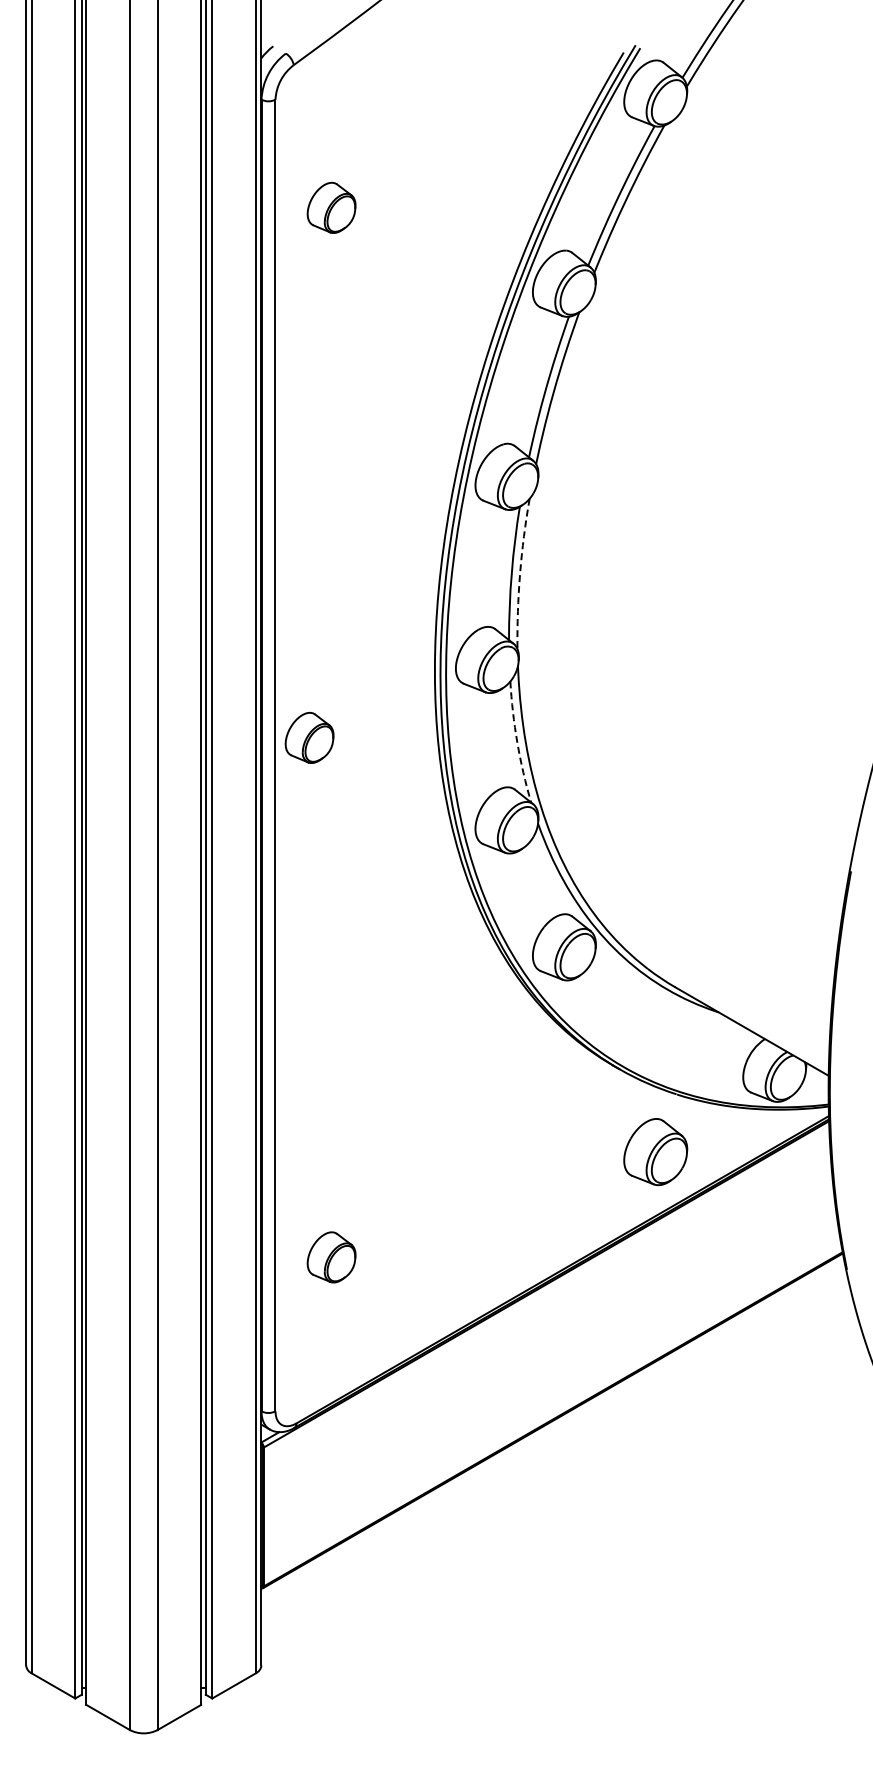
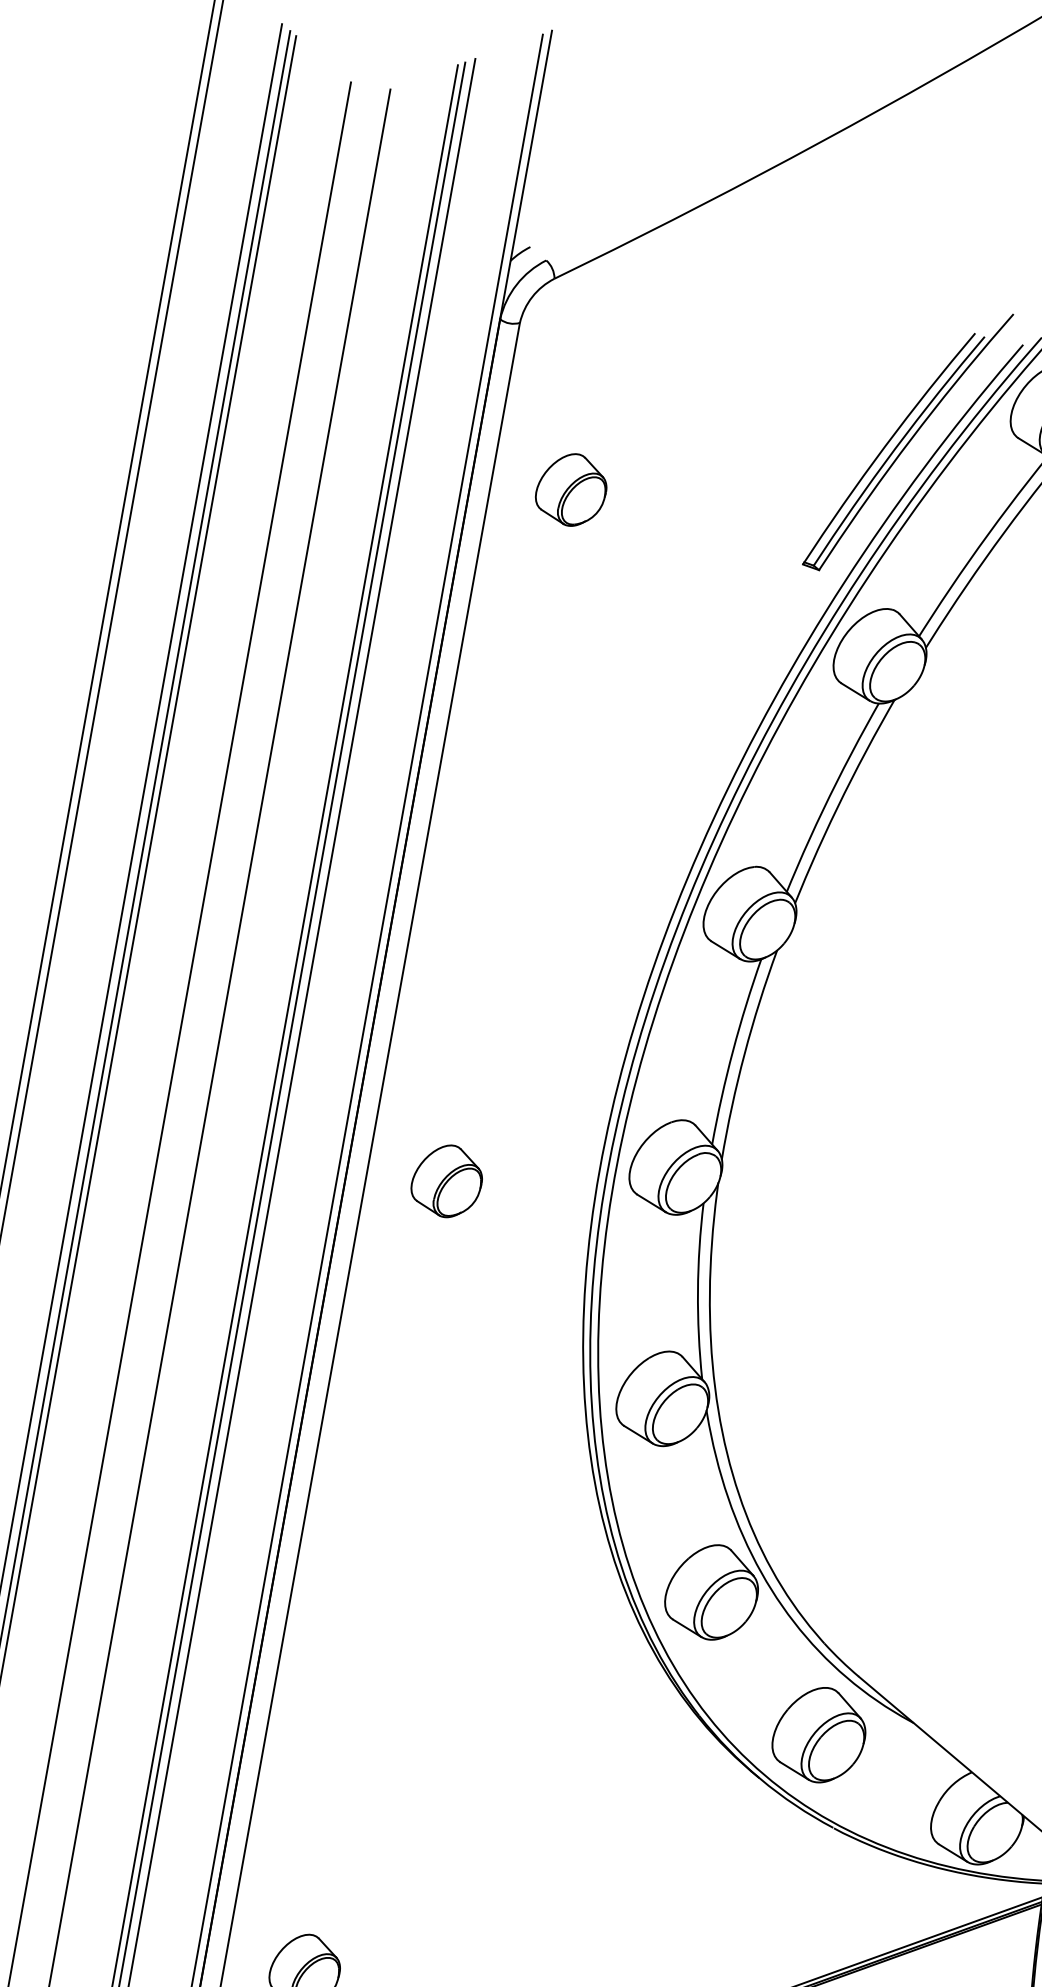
part: (555, 132) -> (906, 440), added
arc: (520, 573) -> (745, 1053), dashed -> solid
part: (309, 737) -> (447, 1180), moved
arc: (517, 742) -> (698, 1291), dashed -> solid
part: (655, 1152) -> (819, 1735), moved

